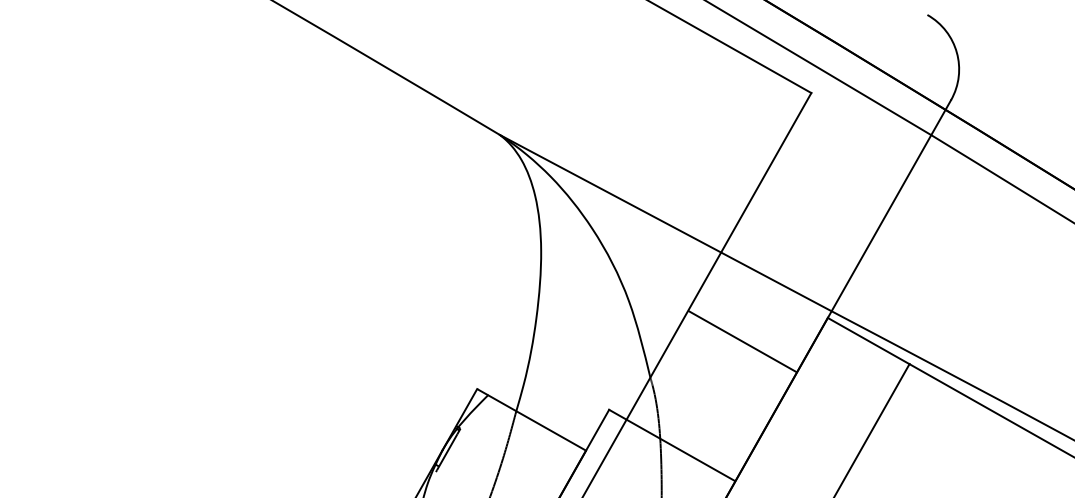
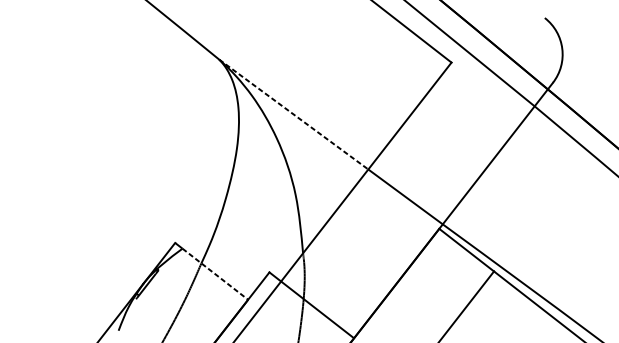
line: (610, 193) -> (293, 114), solid -> dashed
line: (742, 341) -> (374, 236), removed
line: (537, 423) -> (215, 274), solid -> dashed

